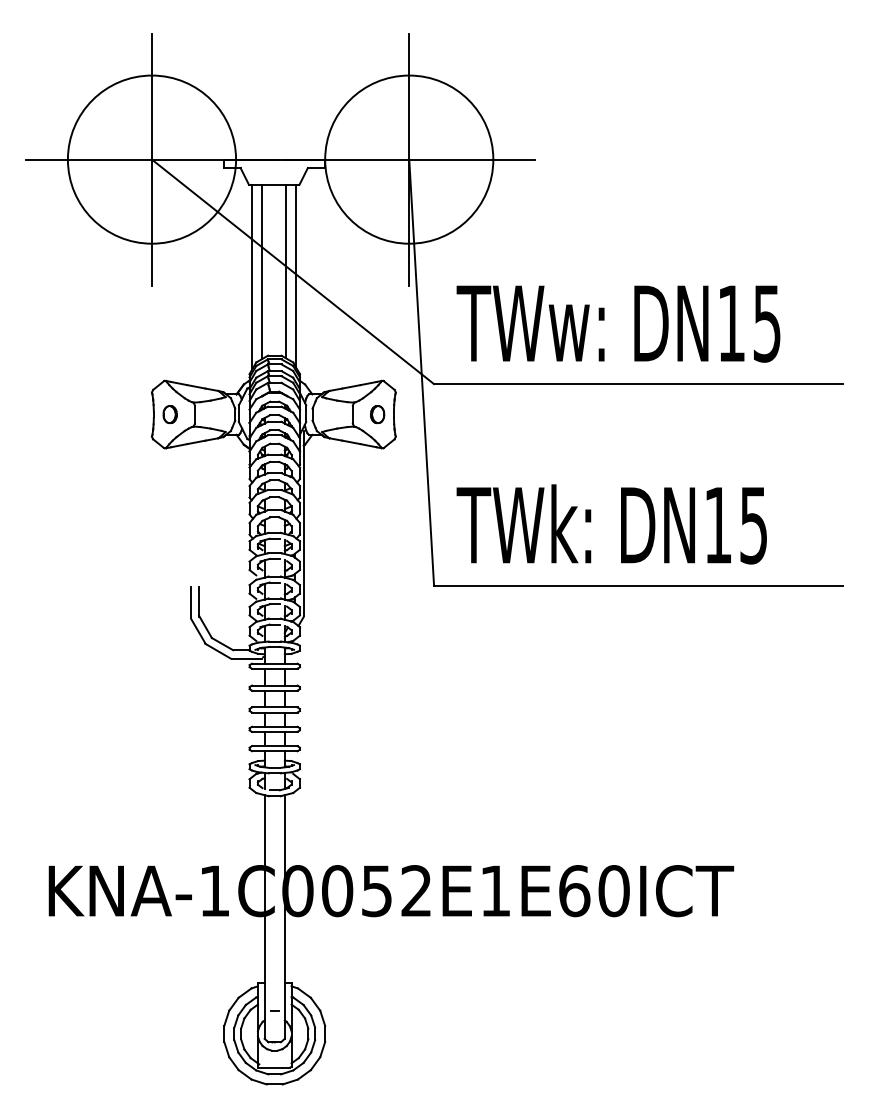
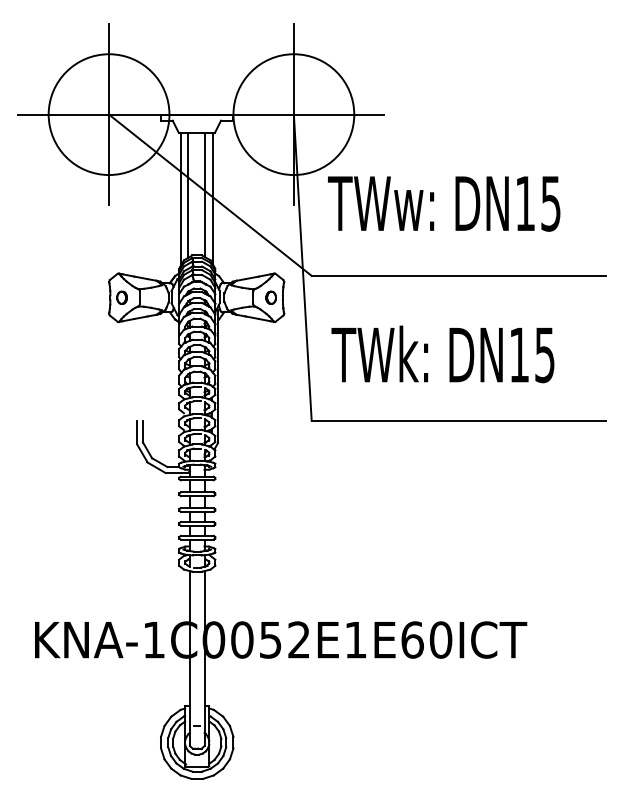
text: (618, 323) -> (444, 203), moved
text: (611, 524) -> (442, 354), moved

